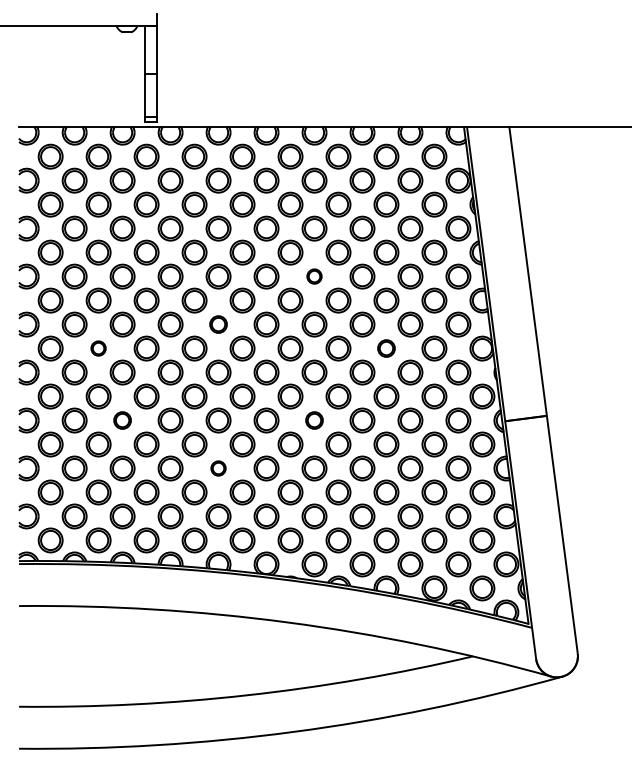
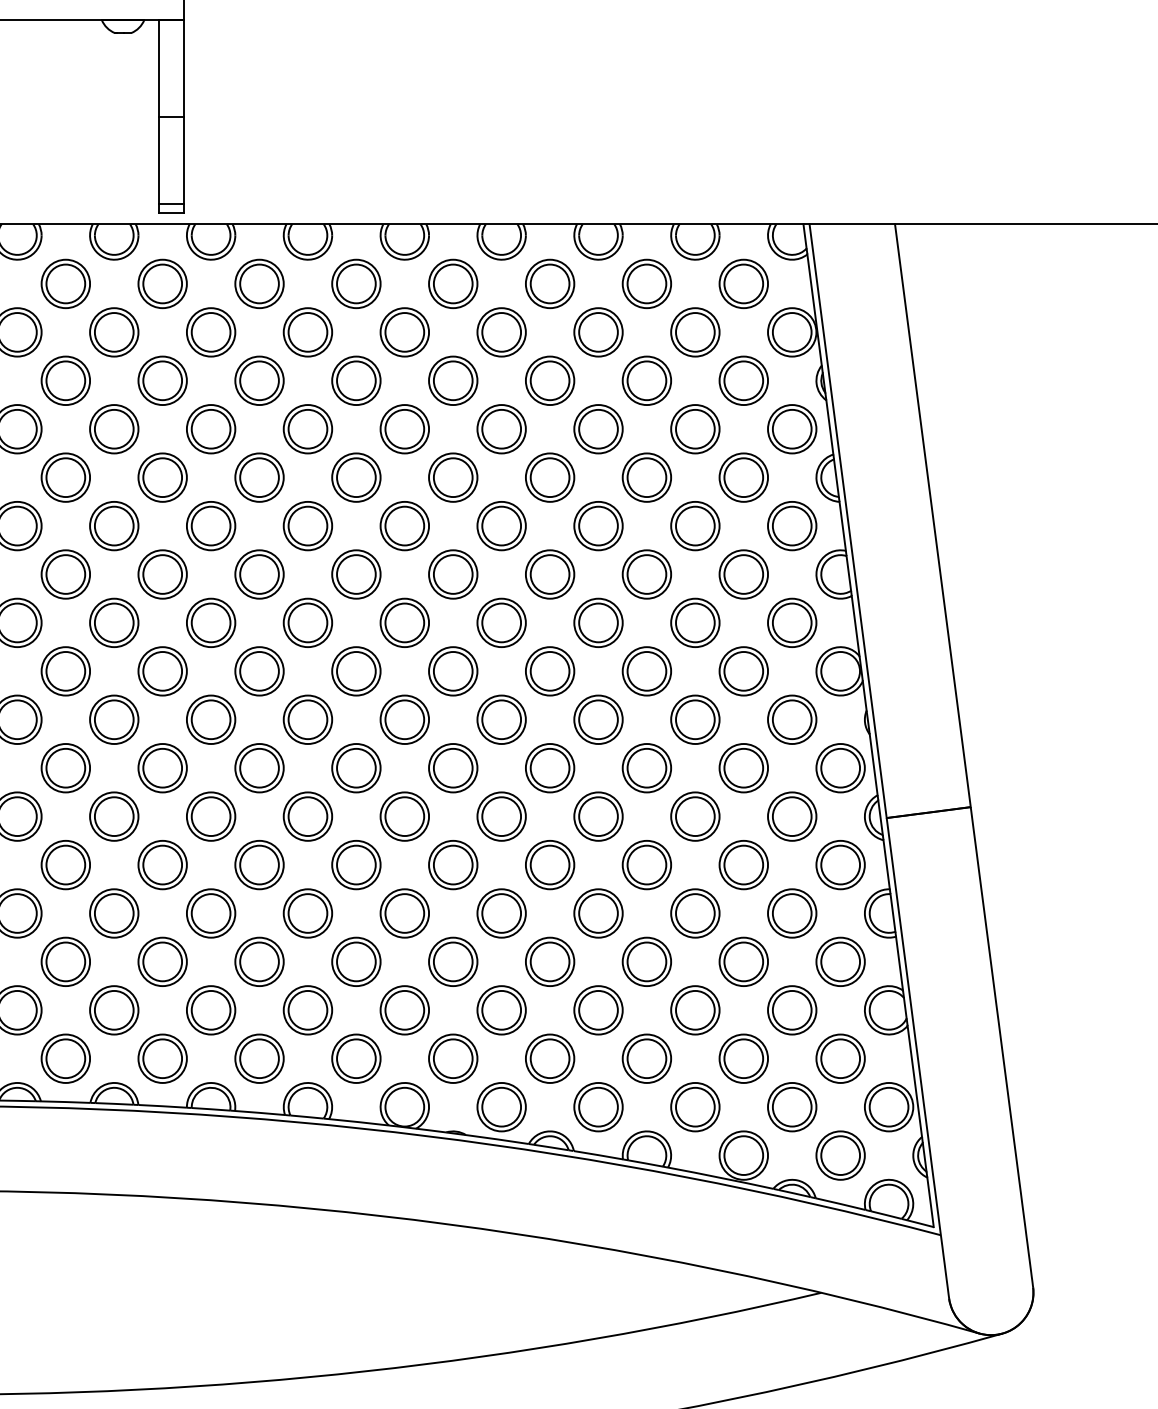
part: (314, 276) -> (501, 525), size x1.67
part: (218, 324) -> (307, 622), size x1.43
part: (98, 348) -> (65, 671), size x1.67
part: (386, 348) -> (646, 671), size x1.43
part: (122, 420) -> (113, 816), size x1.43
part: (314, 420) -> (501, 816), size x1.43
part: (218, 468) -> (307, 913), size x1.67

